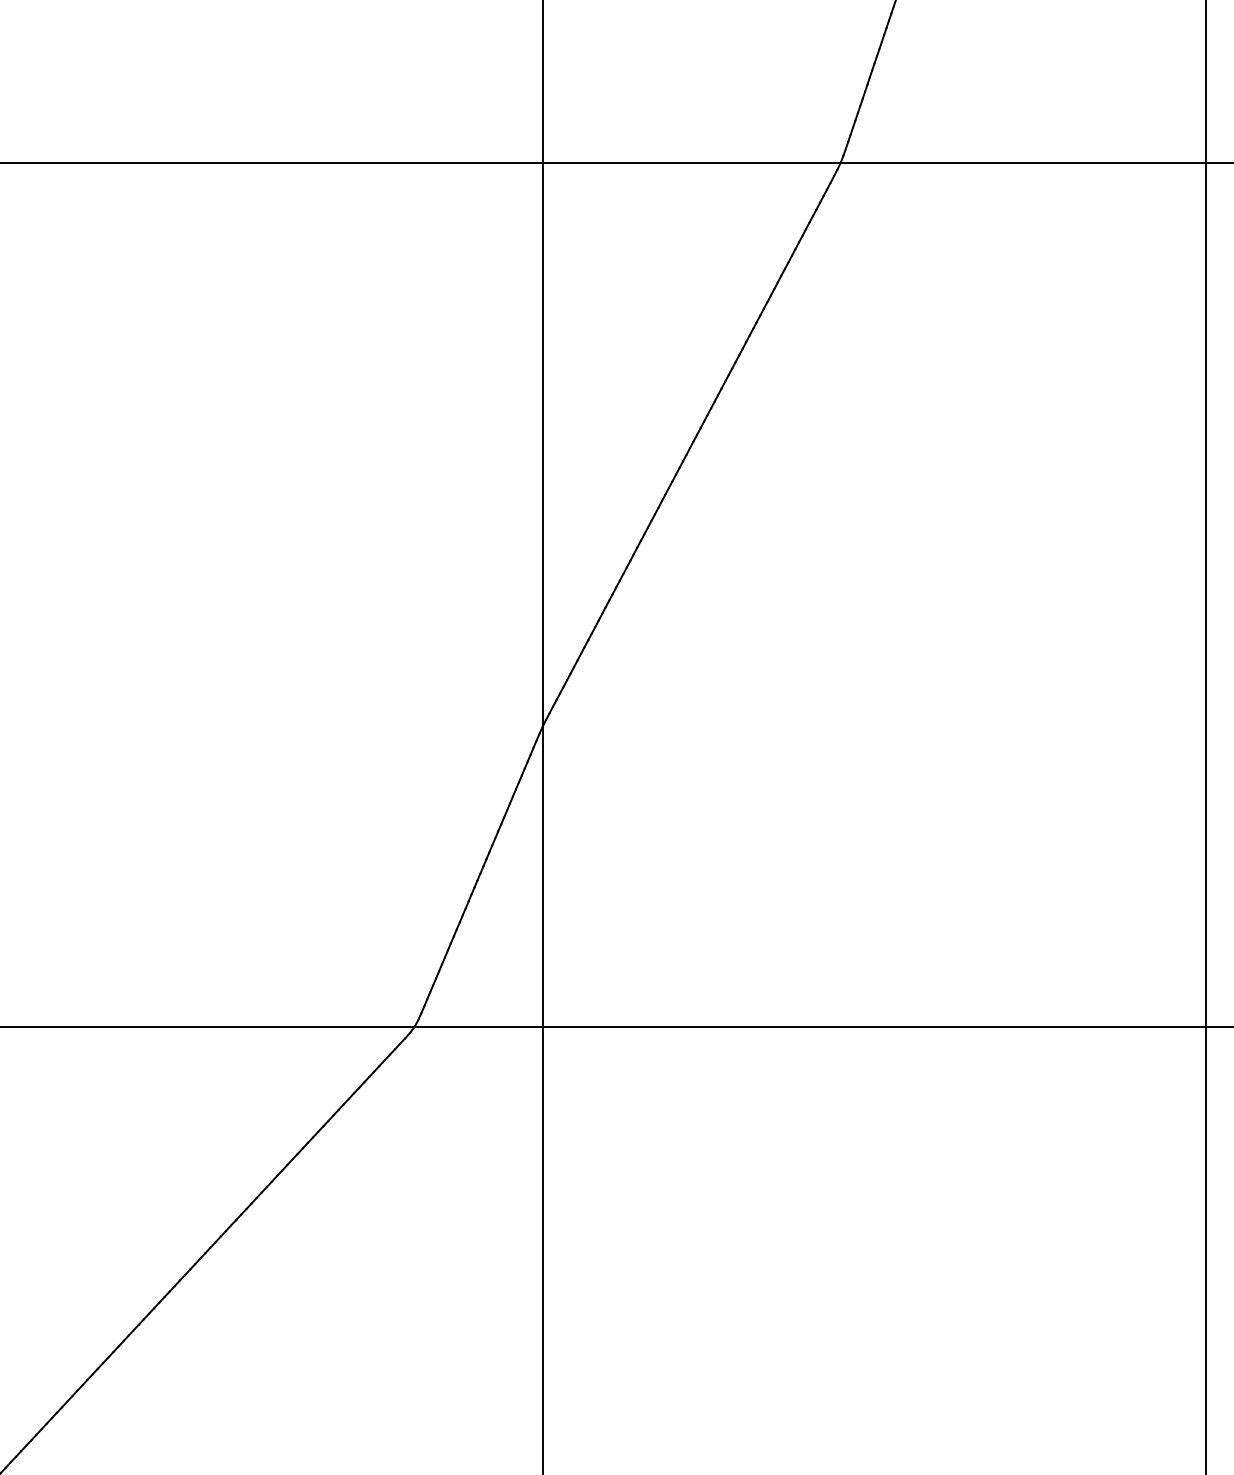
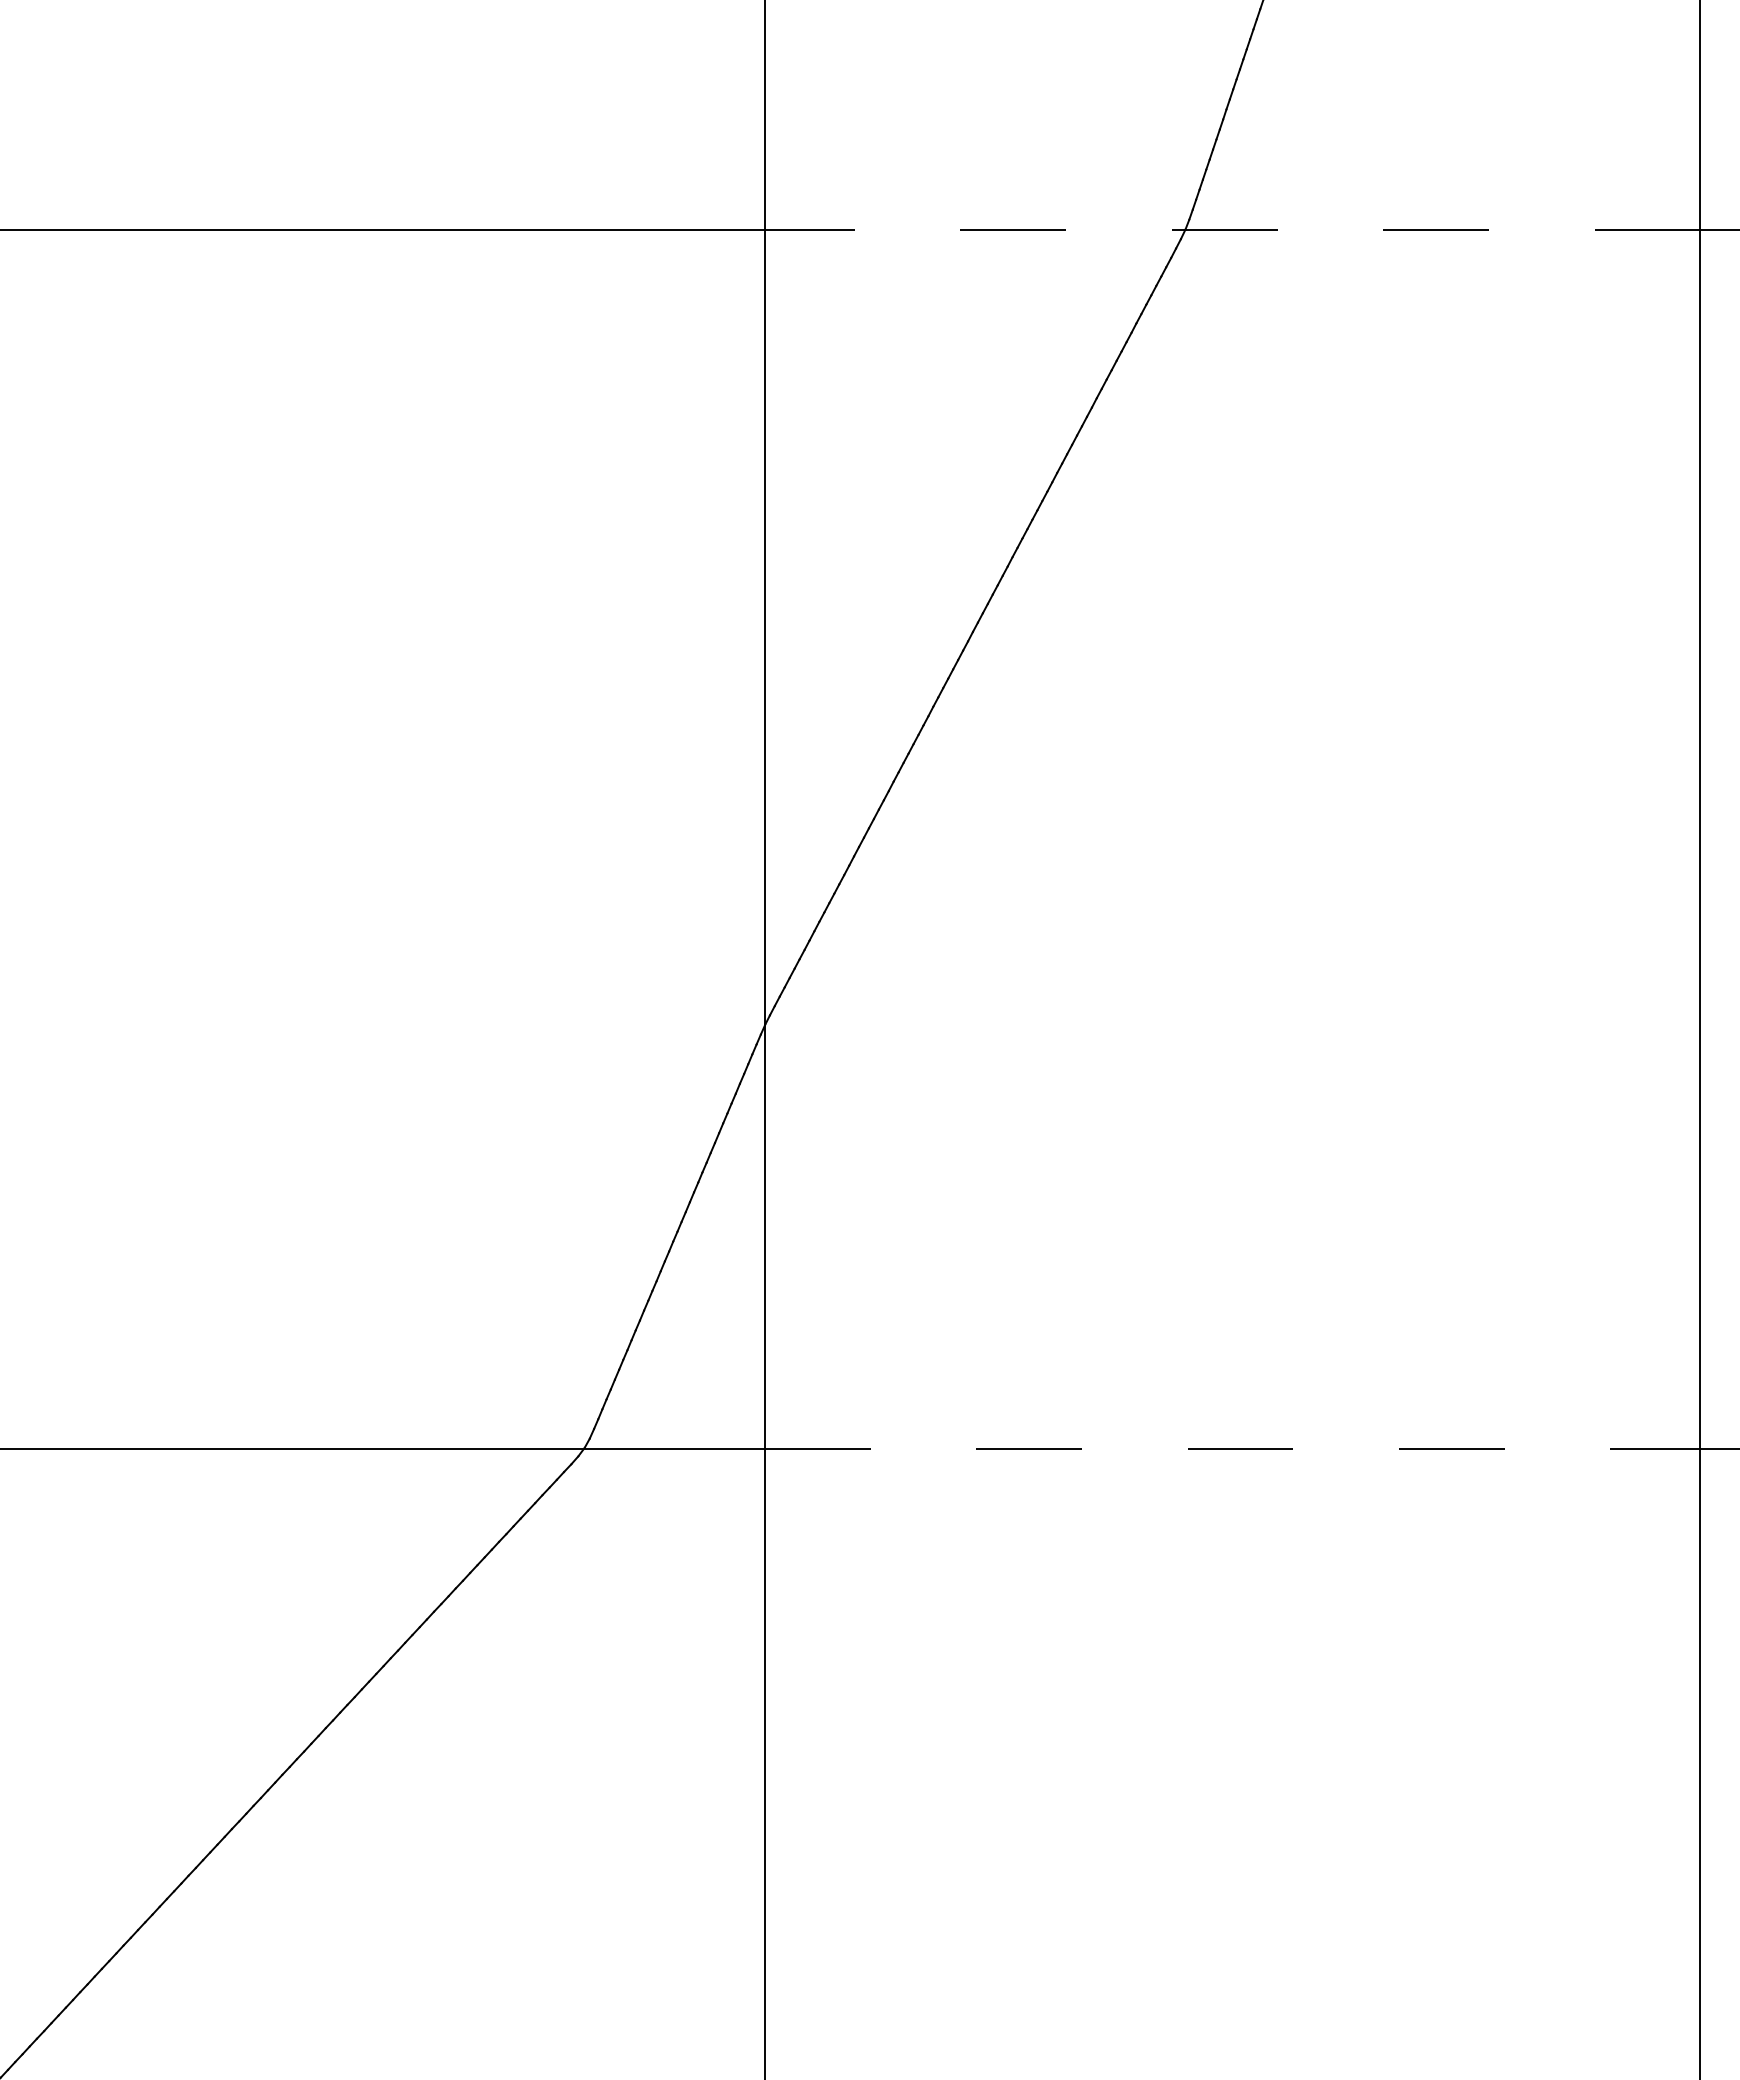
line: (874, 162) -> (1232, 229), solid -> dashed
line: (874, 1027) -> (1232, 1448), solid -> dashed

